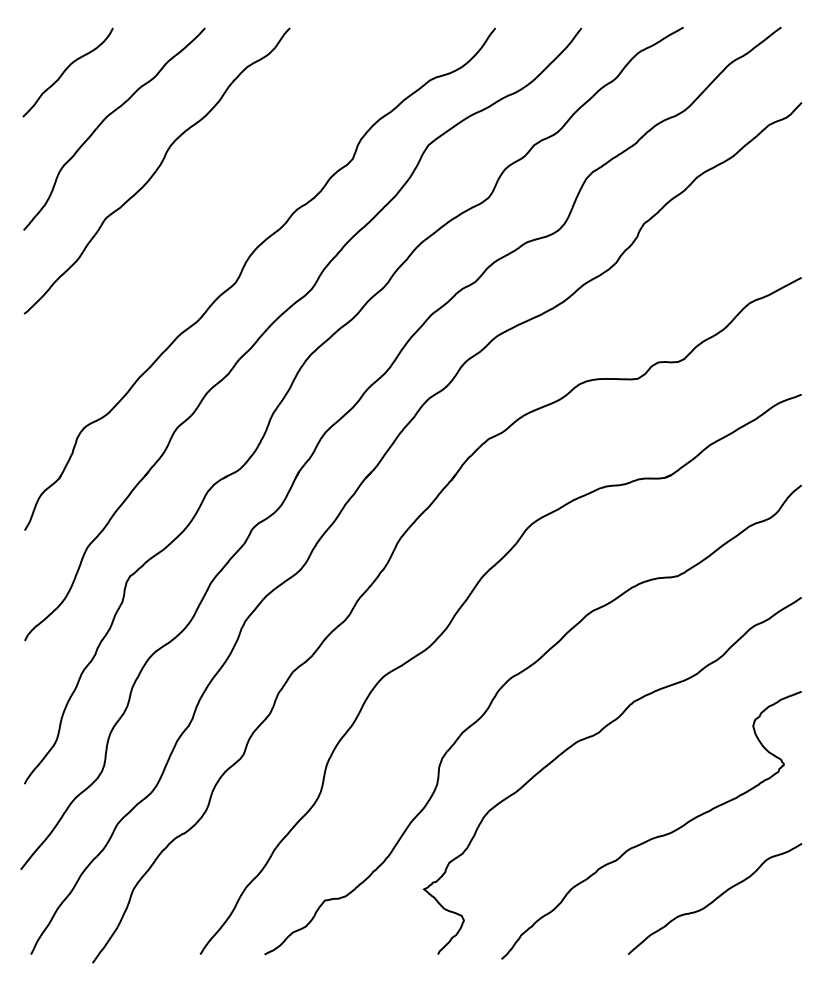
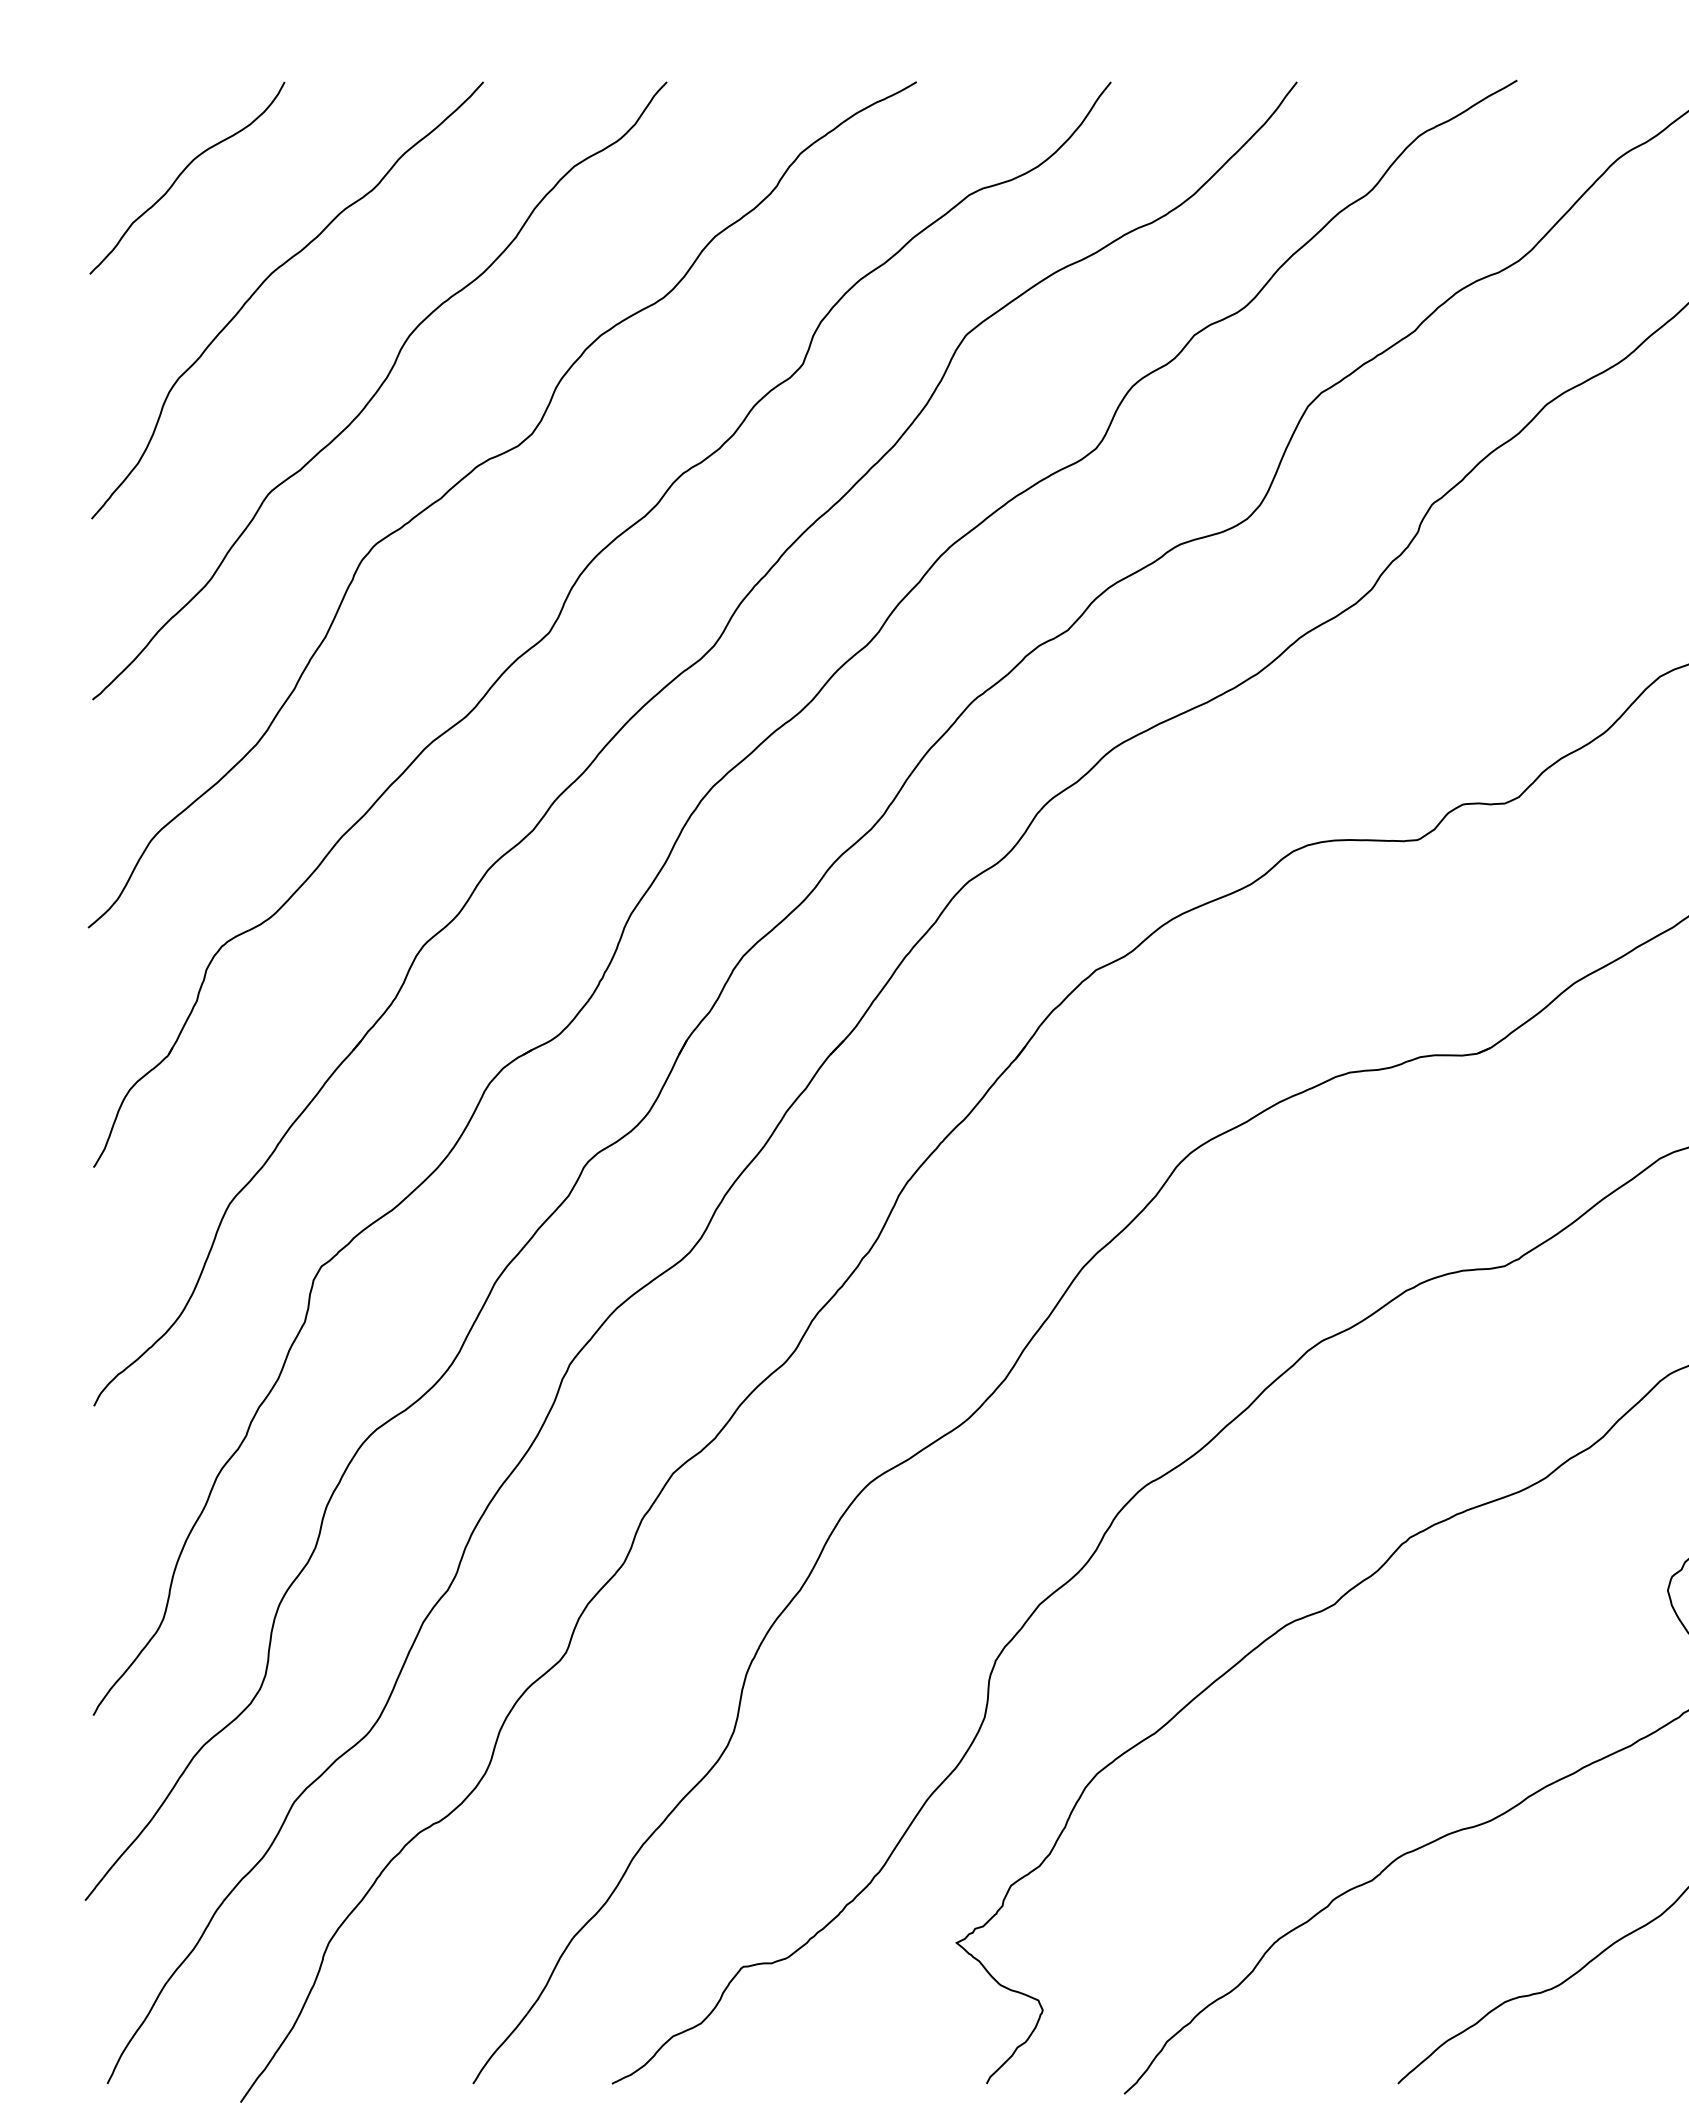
curve: (202, 207) -> (477, 469), added

